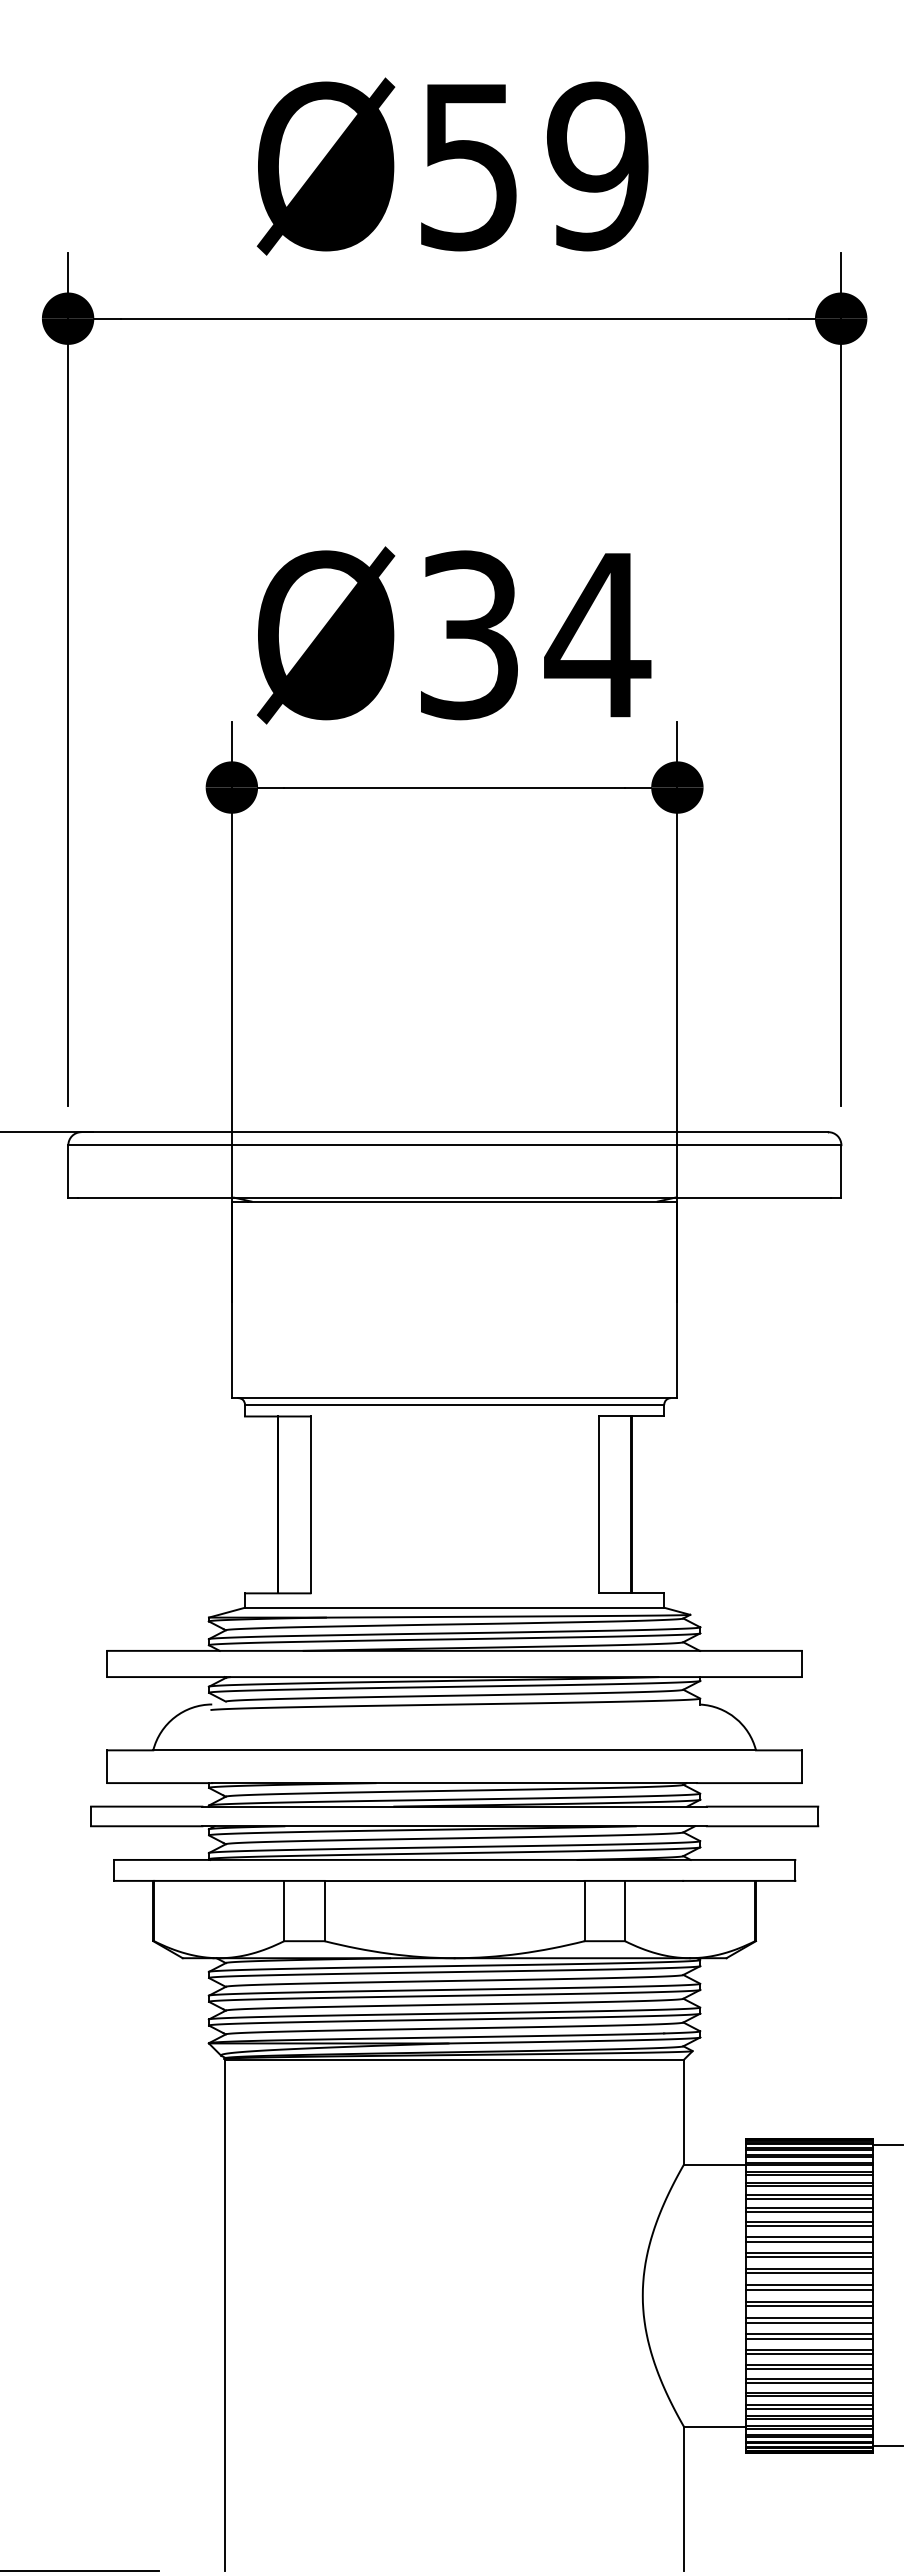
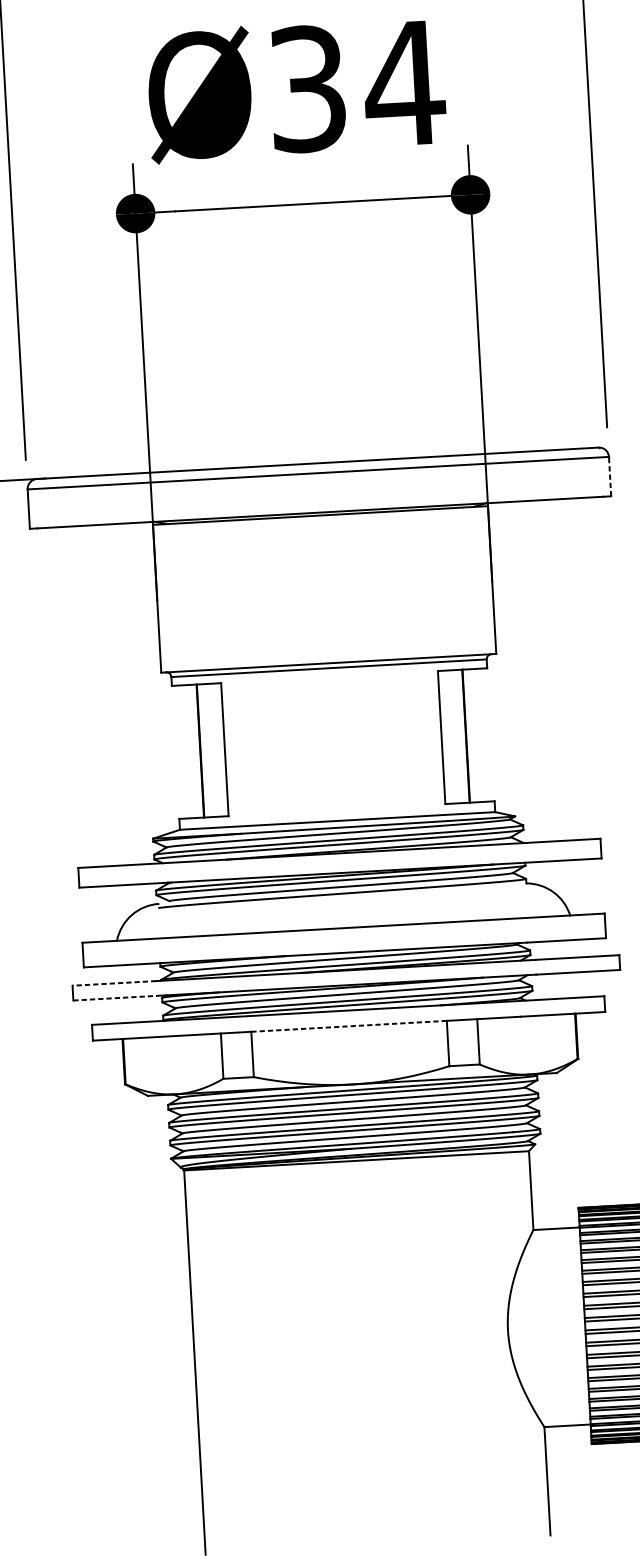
line: (841, 1170) -> (610, 475), solid -> dashed
line: (146, 1806) -> (114, 983), solid -> dashed
line: (146, 1826) -> (115, 998), solid -> dashed
line: (454, 1880) -> (348, 1026), solid -> dashed

